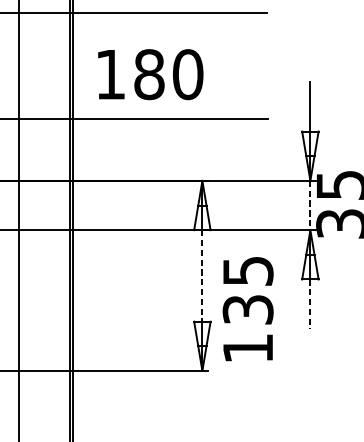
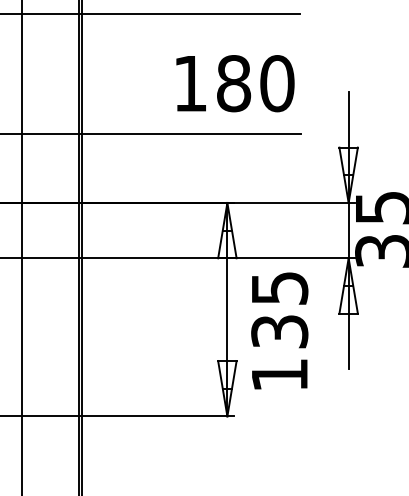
text: (150, 74) -> (235, 83), moved
line: (310, 205) -> (348, 230), dashed -> solid
line: (202, 276) -> (227, 310), dashed -> solid
line: (310, 304) -> (348, 341), dashed -> solid
text: (247, 308) -> (279, 330), moved

